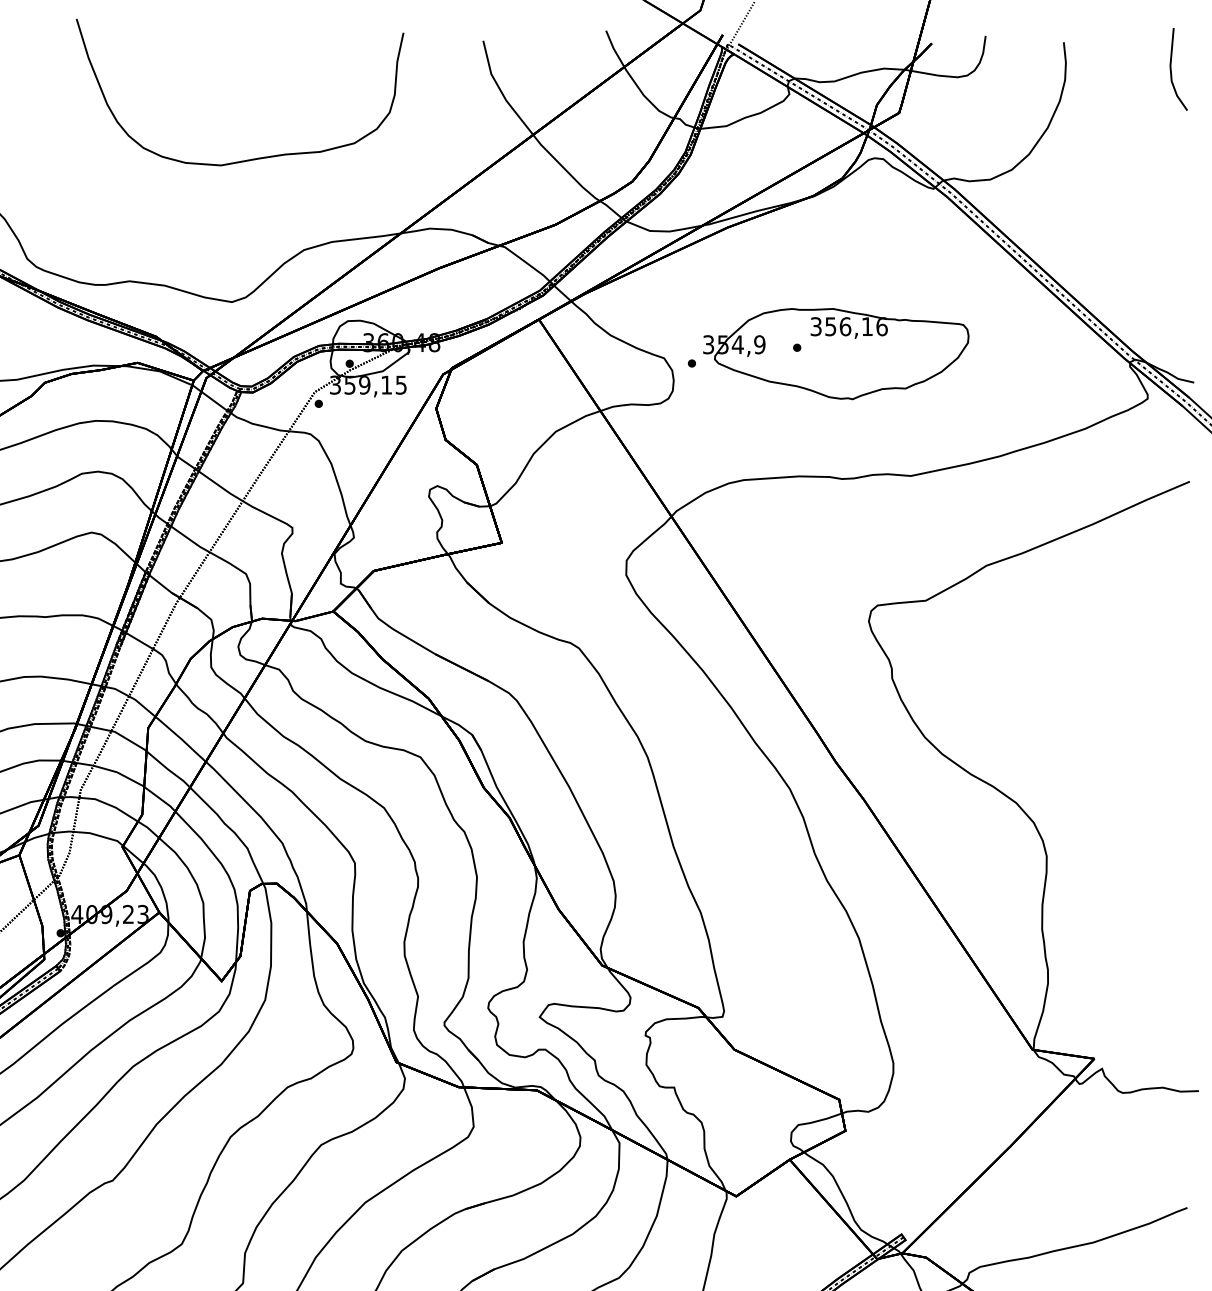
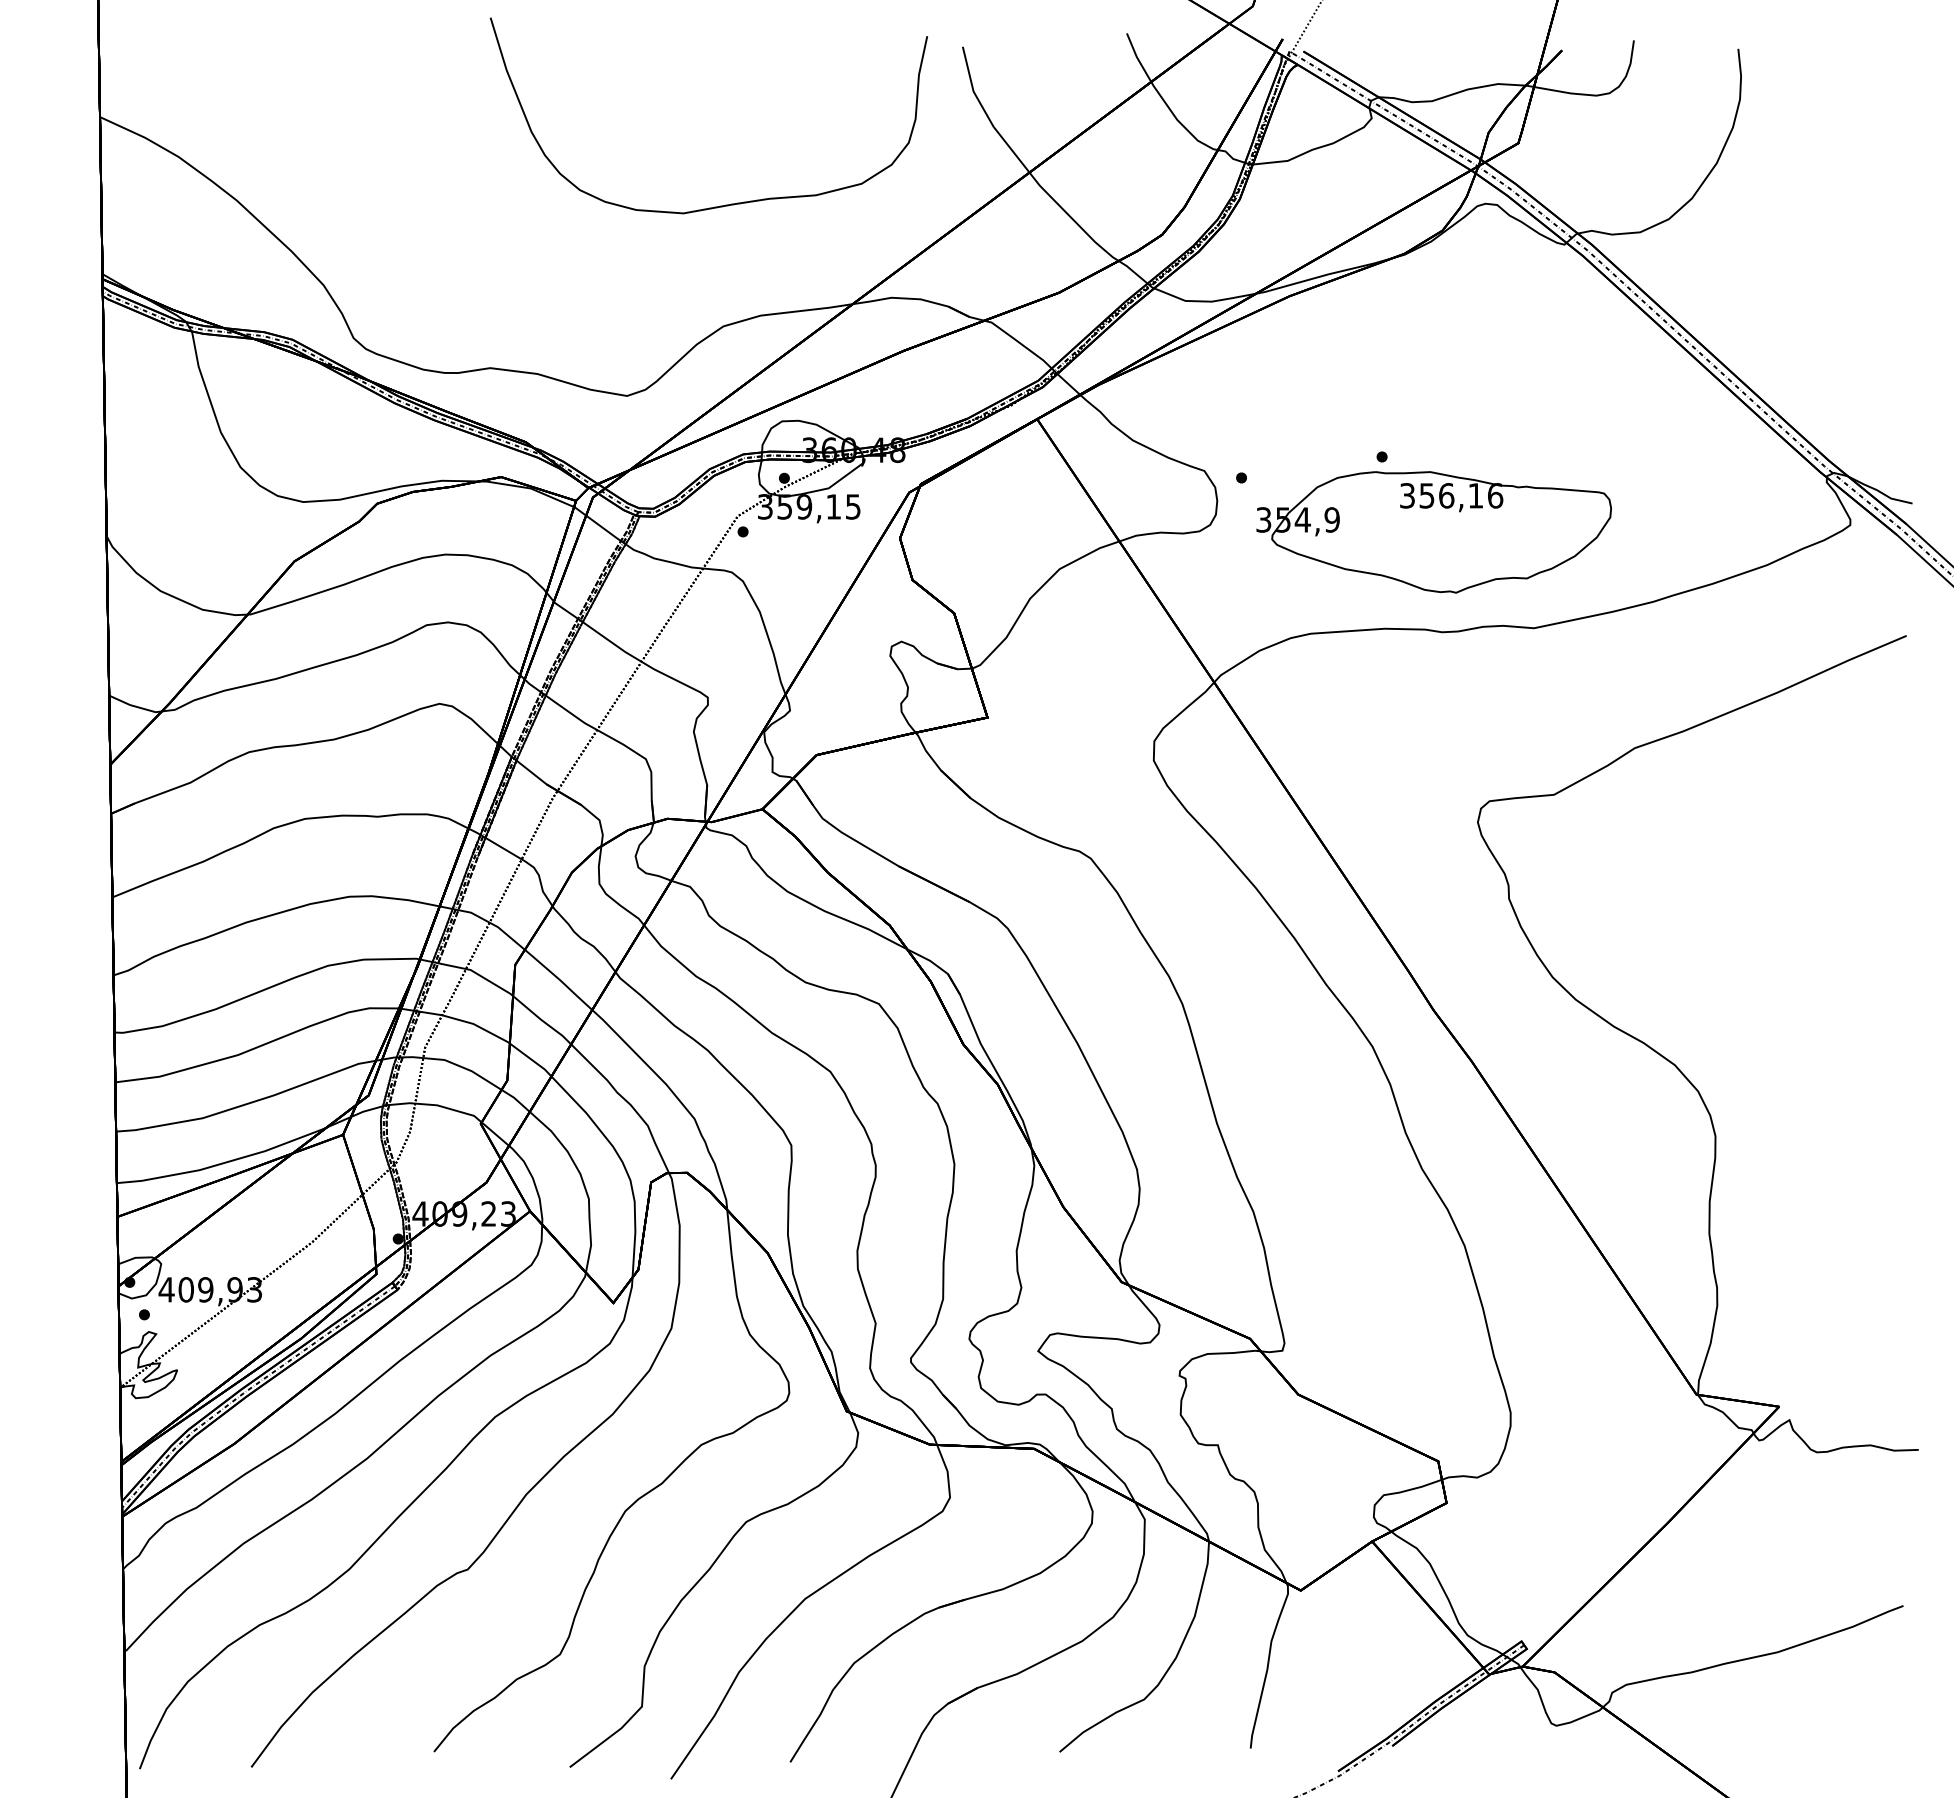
line: (1171, 69) -> (1882, 85), removed
curve: (252, 158) -> (725, 204), moved
part: (835, 354) -> (1433, 532), moved

